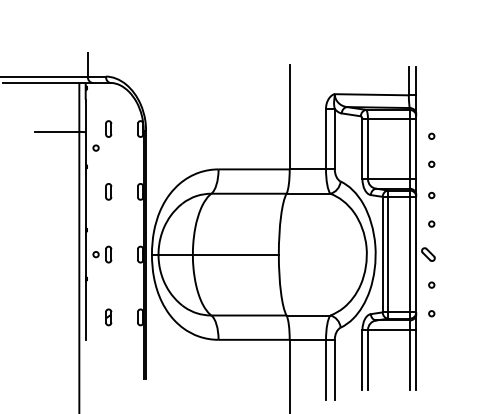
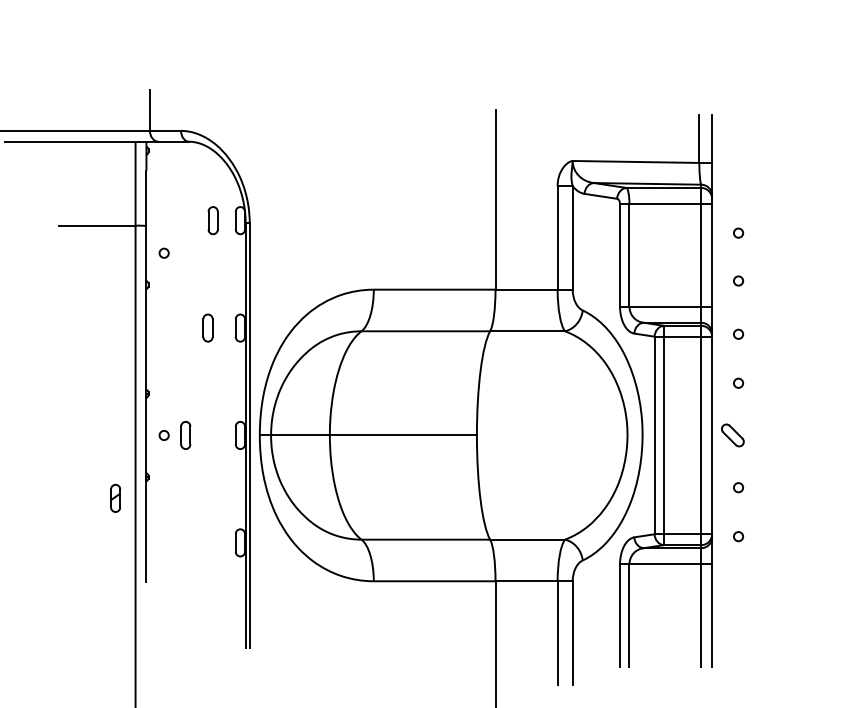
part: (108, 128) -> (212, 219), moved
part: (108, 191) -> (207, 327), moved
part: (108, 317) -> (115, 498), moved

